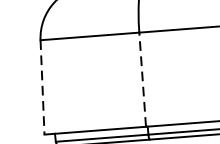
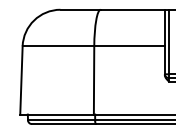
line: (143, 78) -> (94, 79), dashed -> solid
line: (42, 87) -> (21, 80), dashed -> solid

